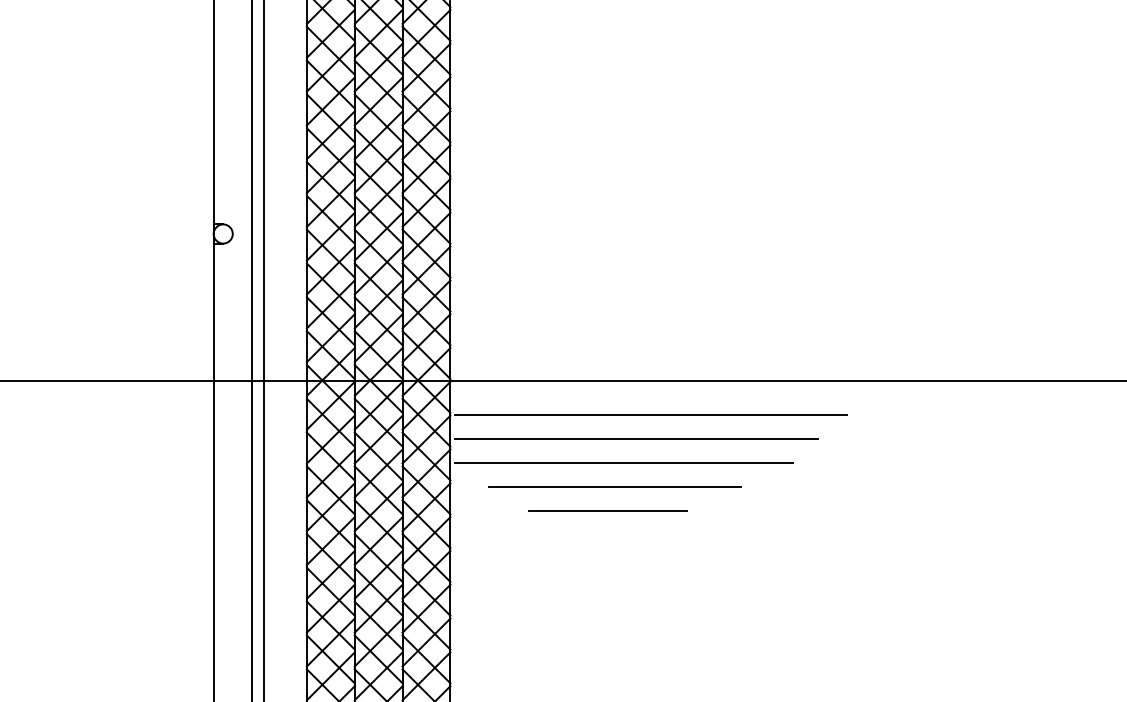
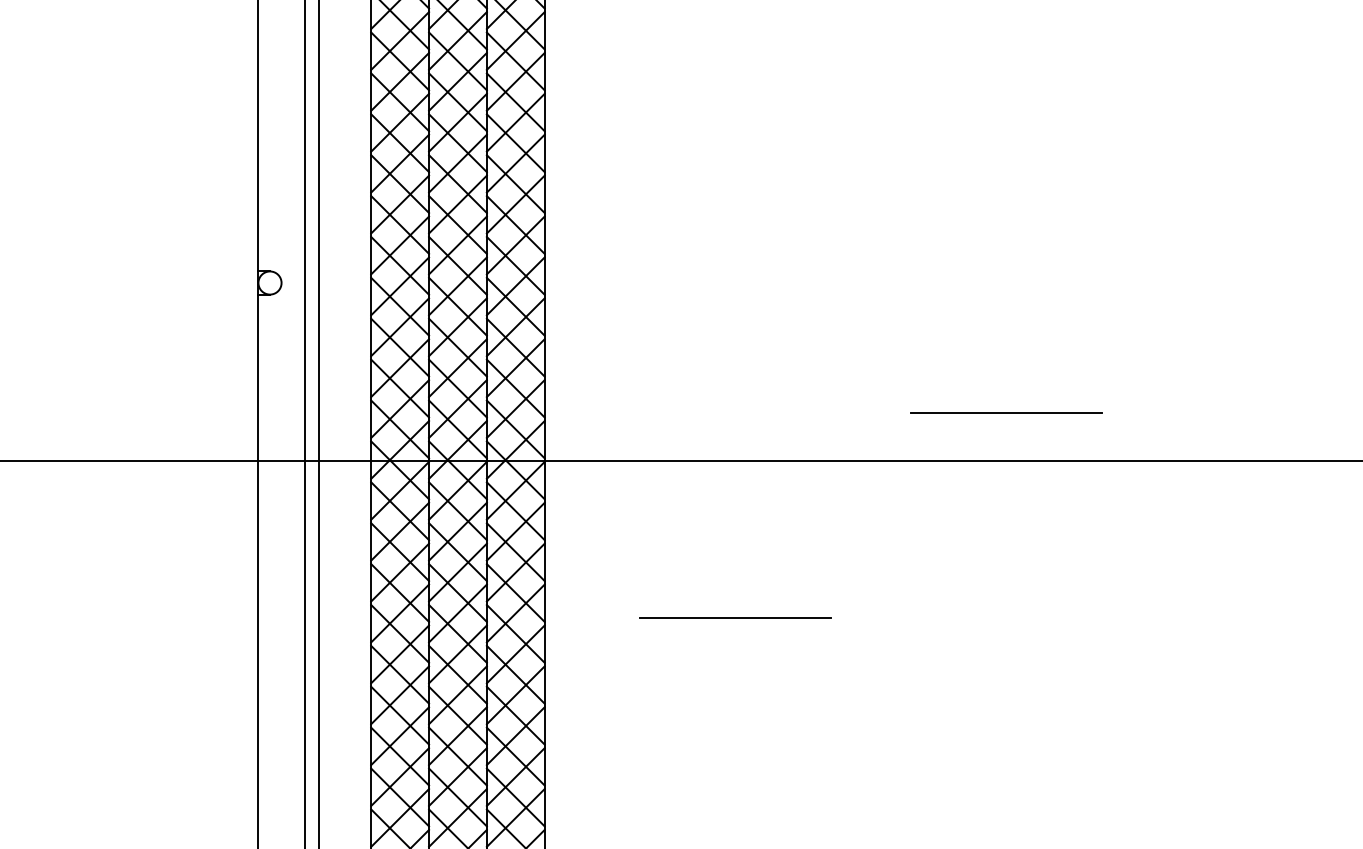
line: (831, 341) -> (1005, 413), added
line: (651, 415) -> (787, 502), removed
line: (636, 439) -> (769, 531), removed
line: (623, 462) -> (754, 559), removed
line: (614, 486) -> (743, 588), removed

